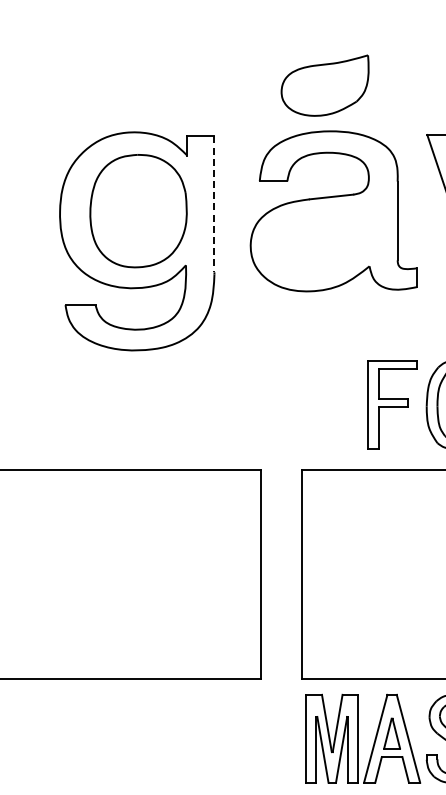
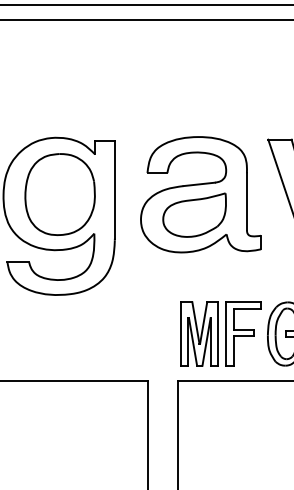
part: (324, 85) -> (194, 215), moved
line: (214, 204) -> (114, 189), dashed -> solid
part: (331, 404) -> (199, 333), added

